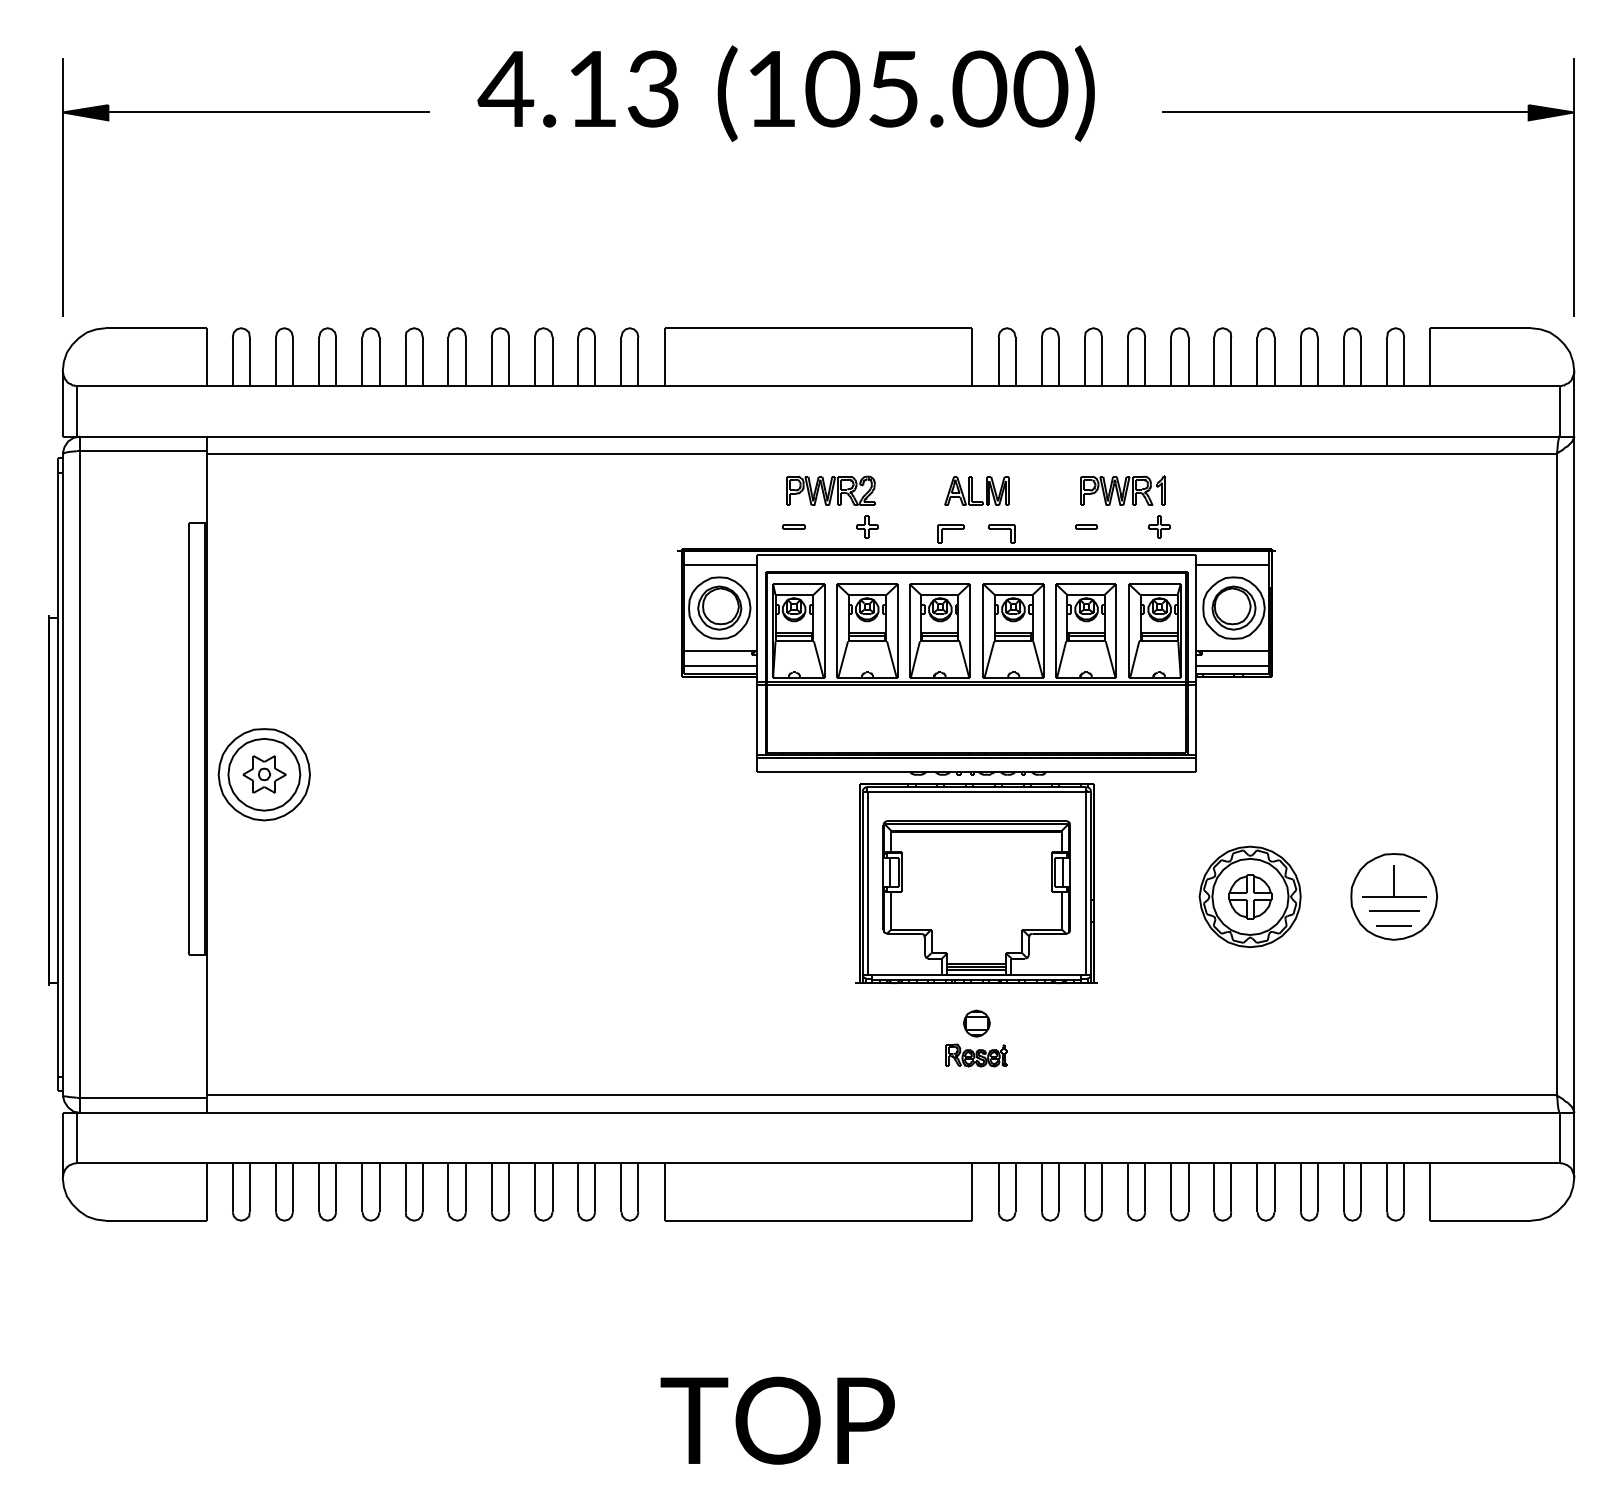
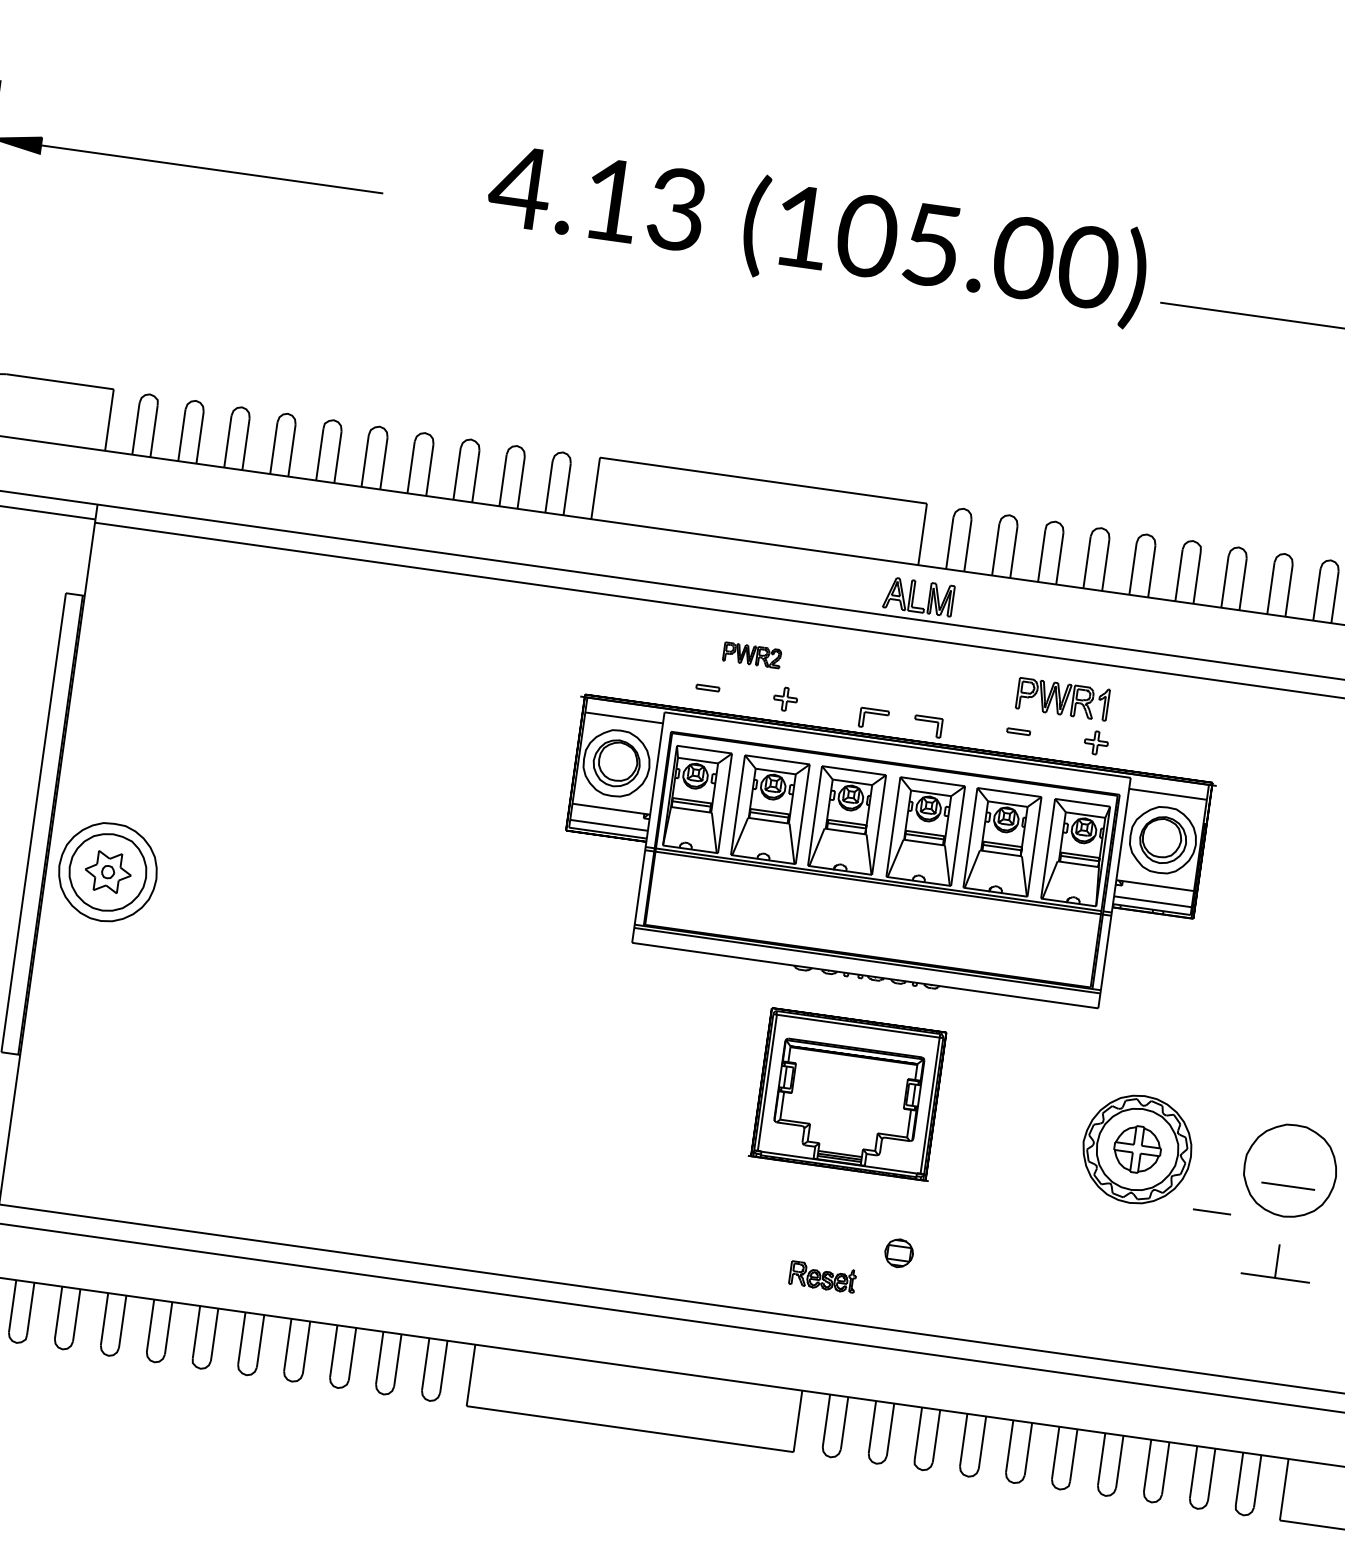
text: (785, 93) -> (816, 233), moved
part: (830, 490) -> (751, 654), size x0.6
part: (976, 490) -> (918, 595), moved
part: (1394, 881) -> (1277, 1261), moved
part: (976, 883) -> (848, 1094), size x0.7
line: (1393, 925) -> (1211, 1211), moved
part: (976, 1023) -> (898, 1253), moved

